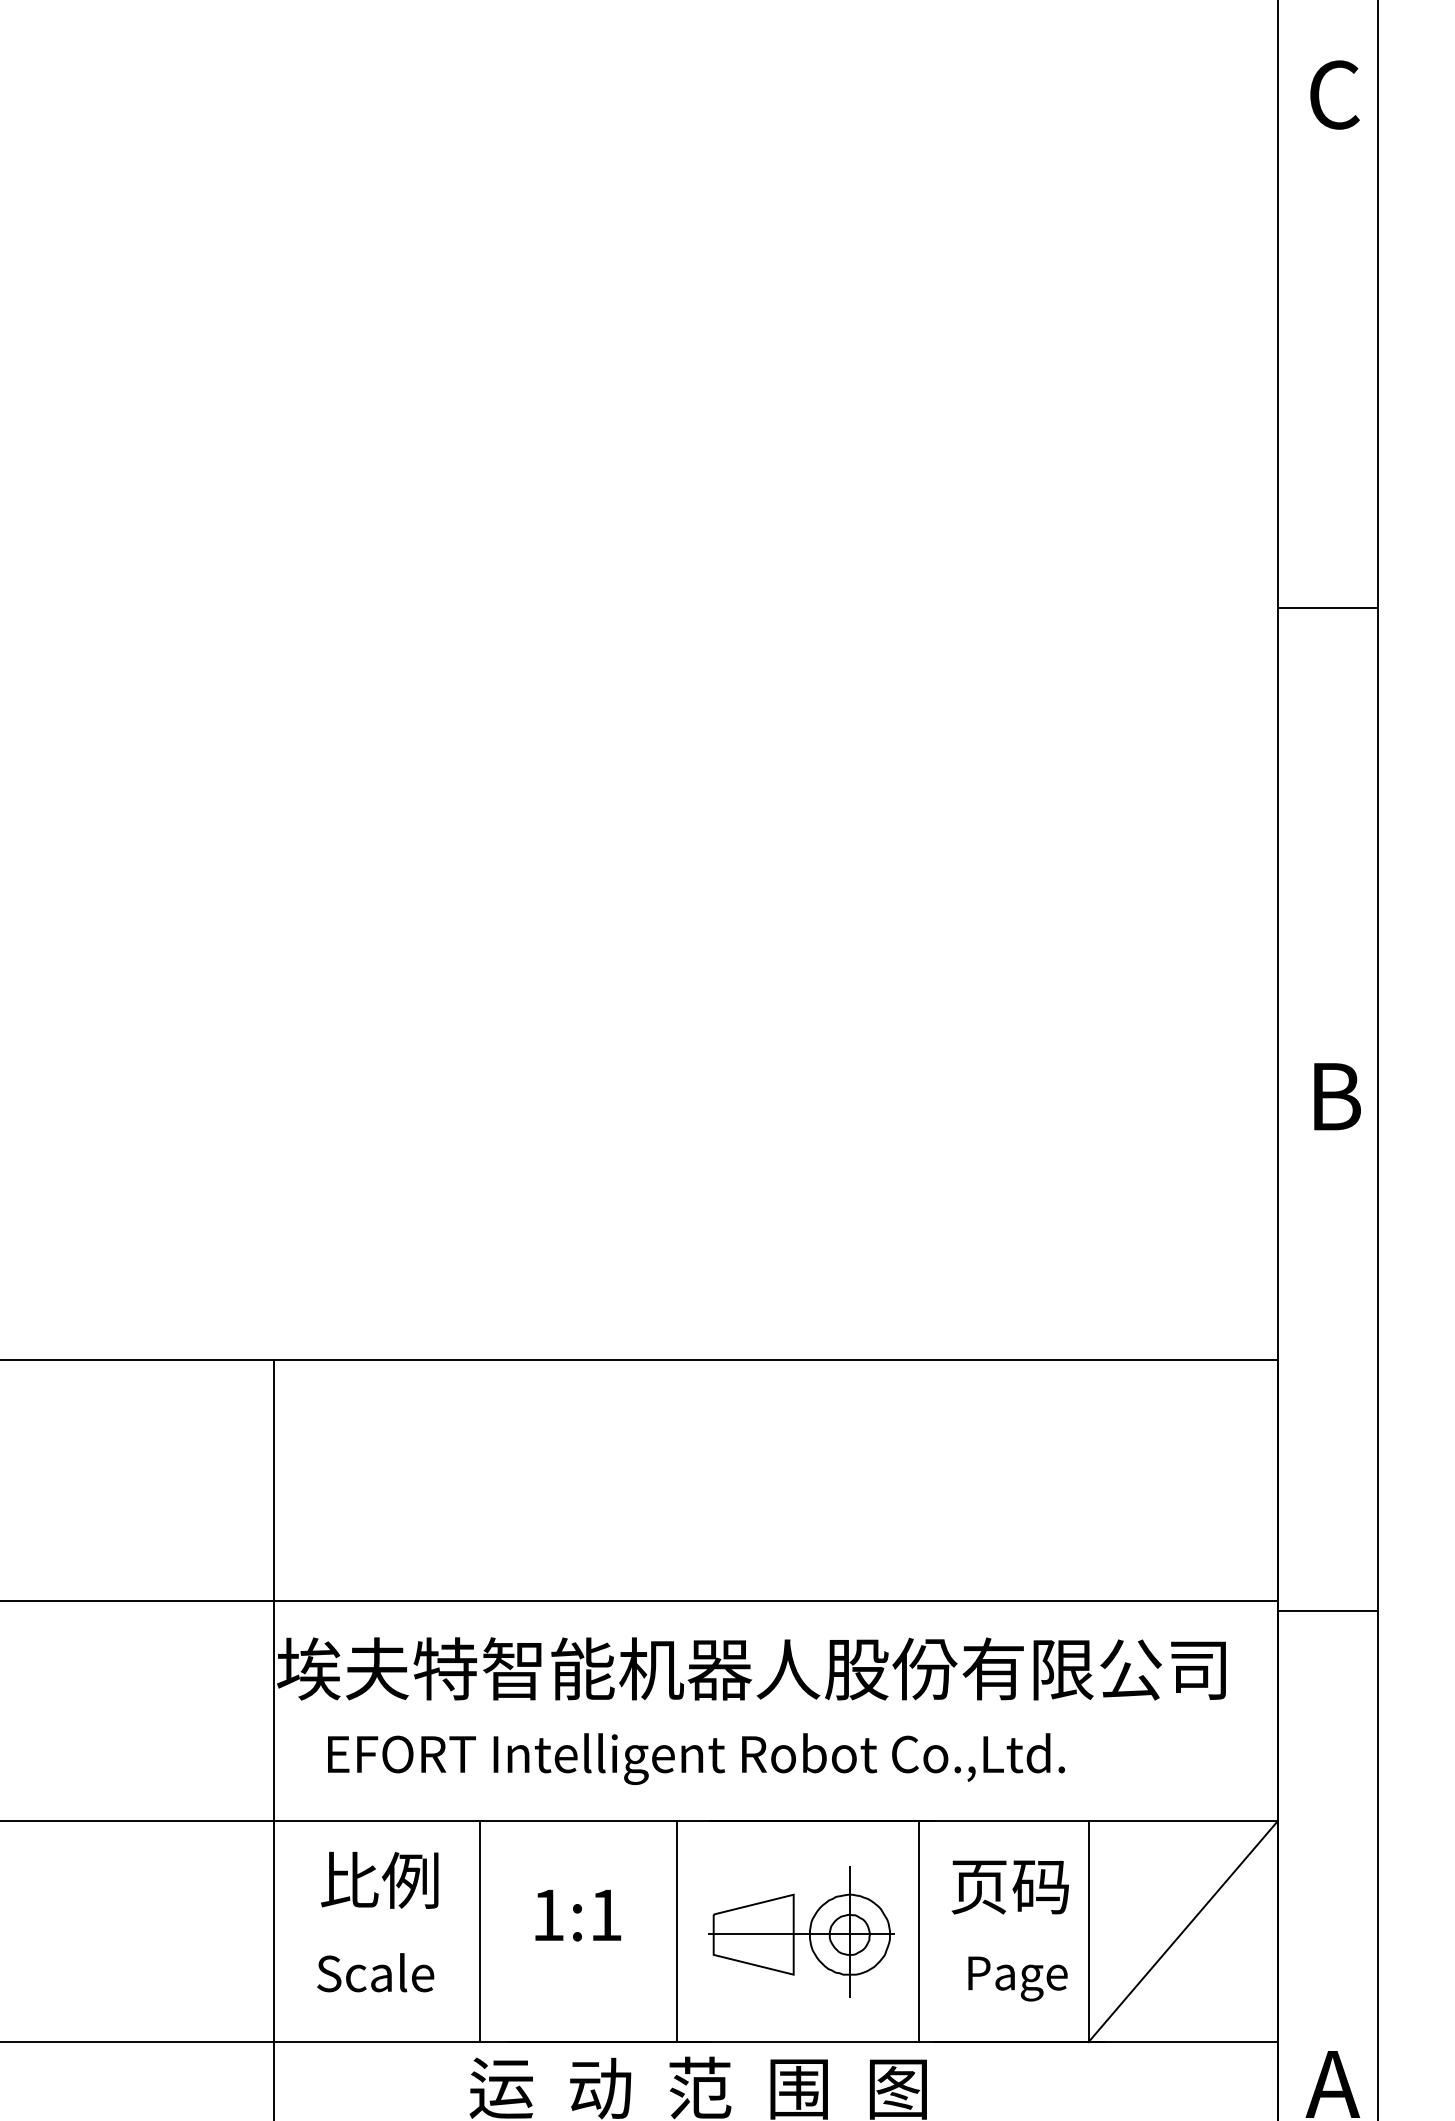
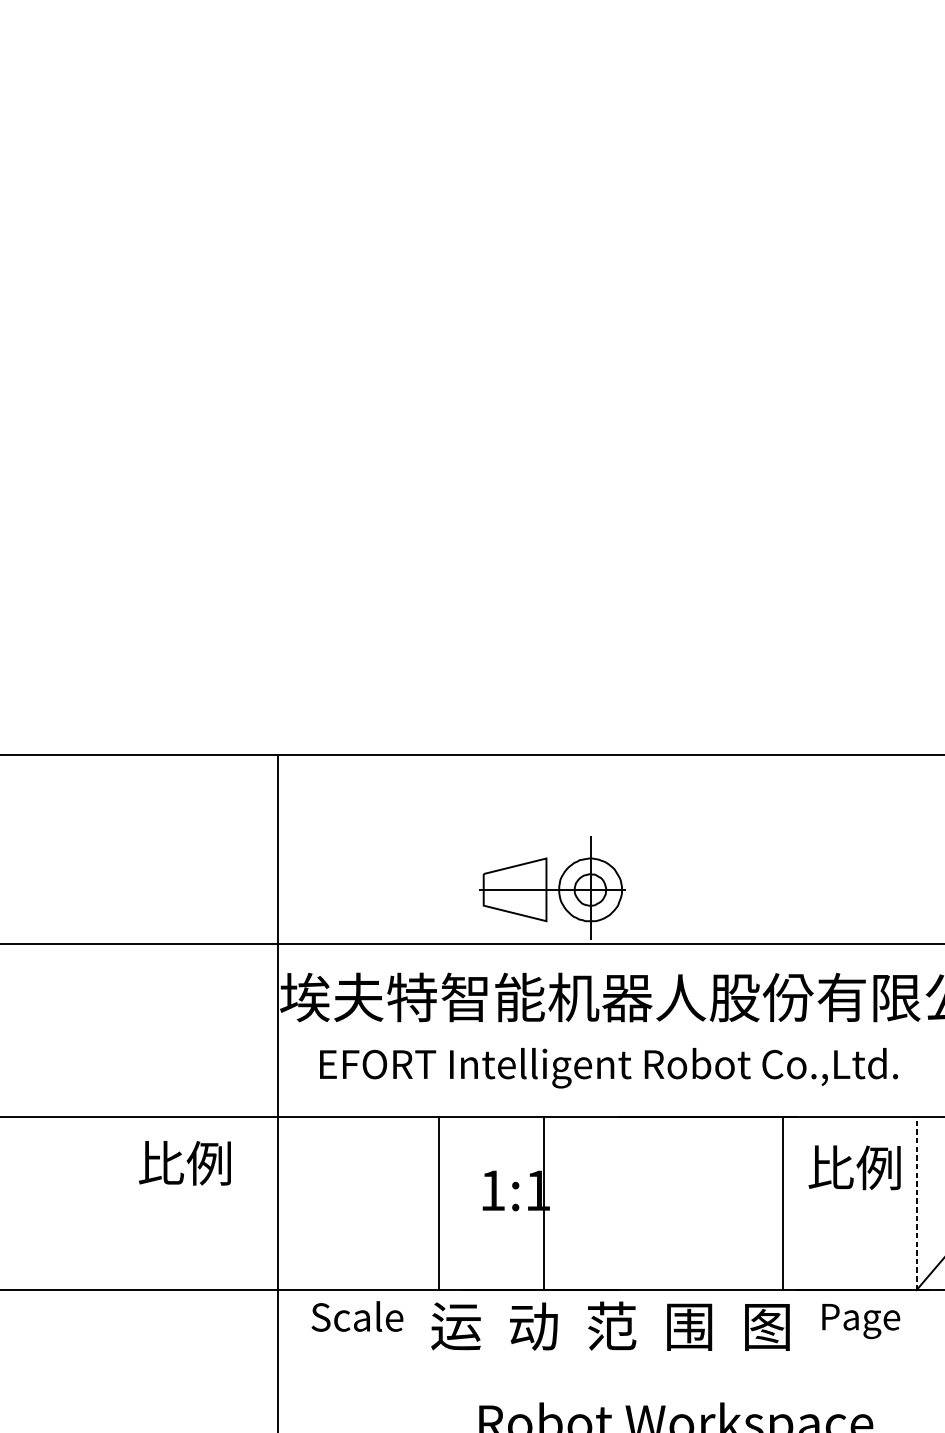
text: (379, 1879) -> (184, 1162), moved
text: (1009, 1885) -> (854, 1167), 页码 -> 比例
line: (676, 1931) -> (543, 1203), moved
part: (801, 1931) -> (552, 887), moved
line: (1088, 1931) -> (916, 1203), solid -> dashed
text: (375, 1972) -> (357, 1316), moved
text: (1017, 1978) -> (860, 1321), moved

